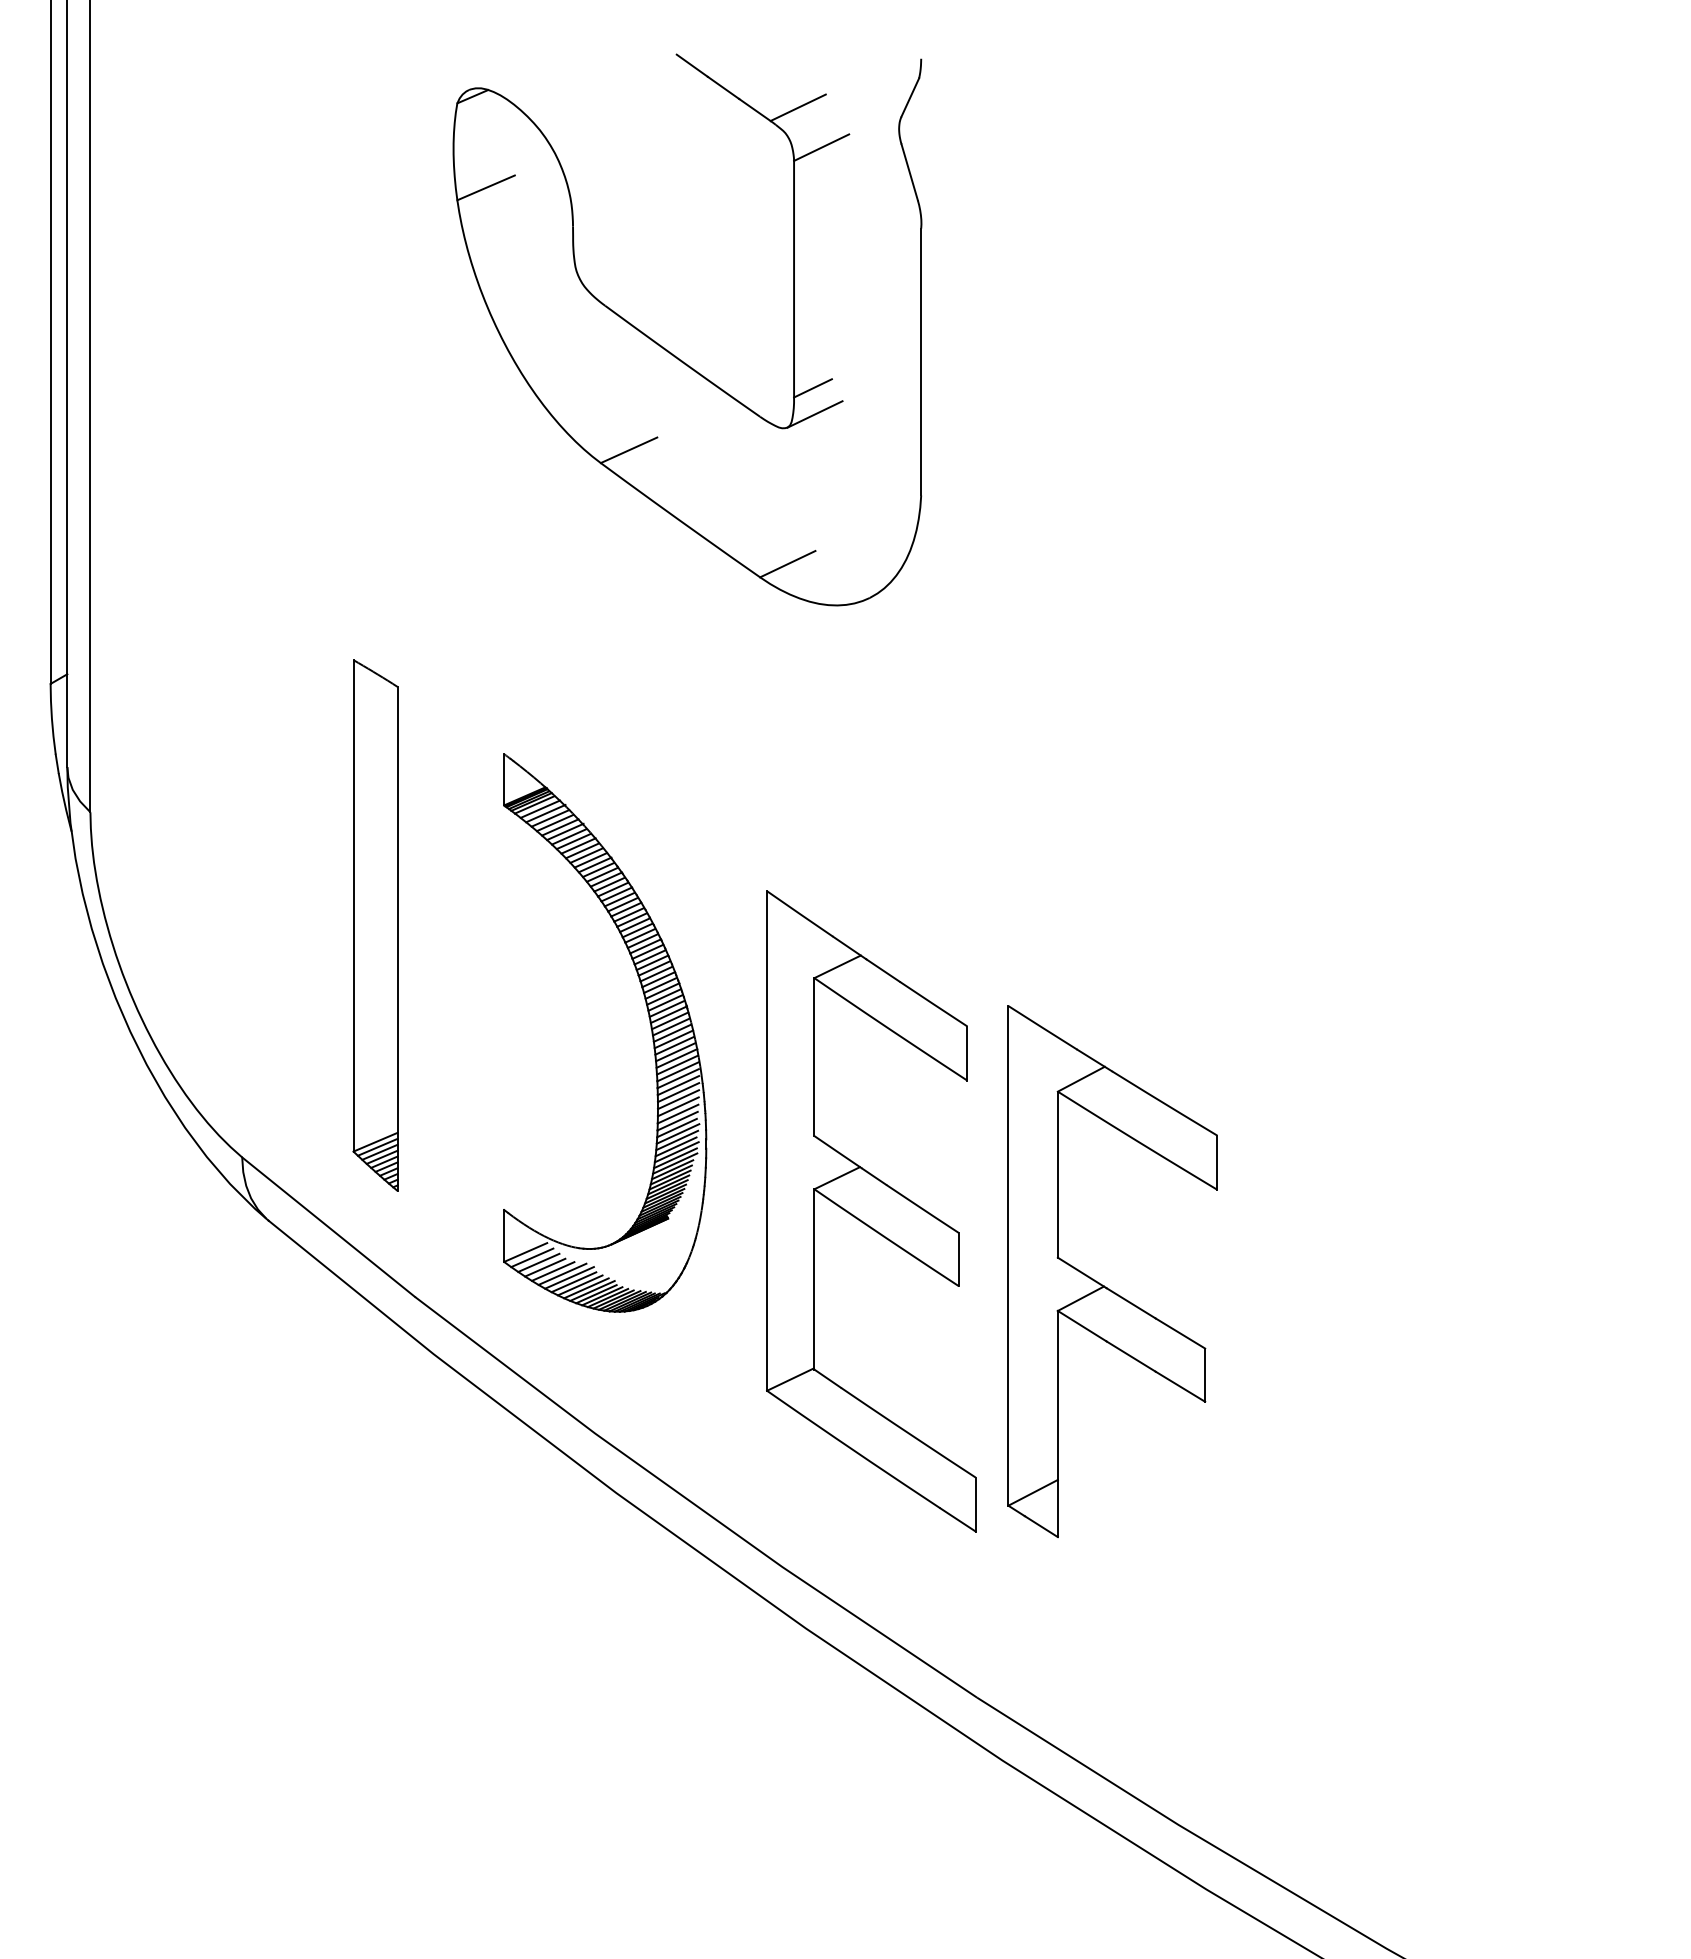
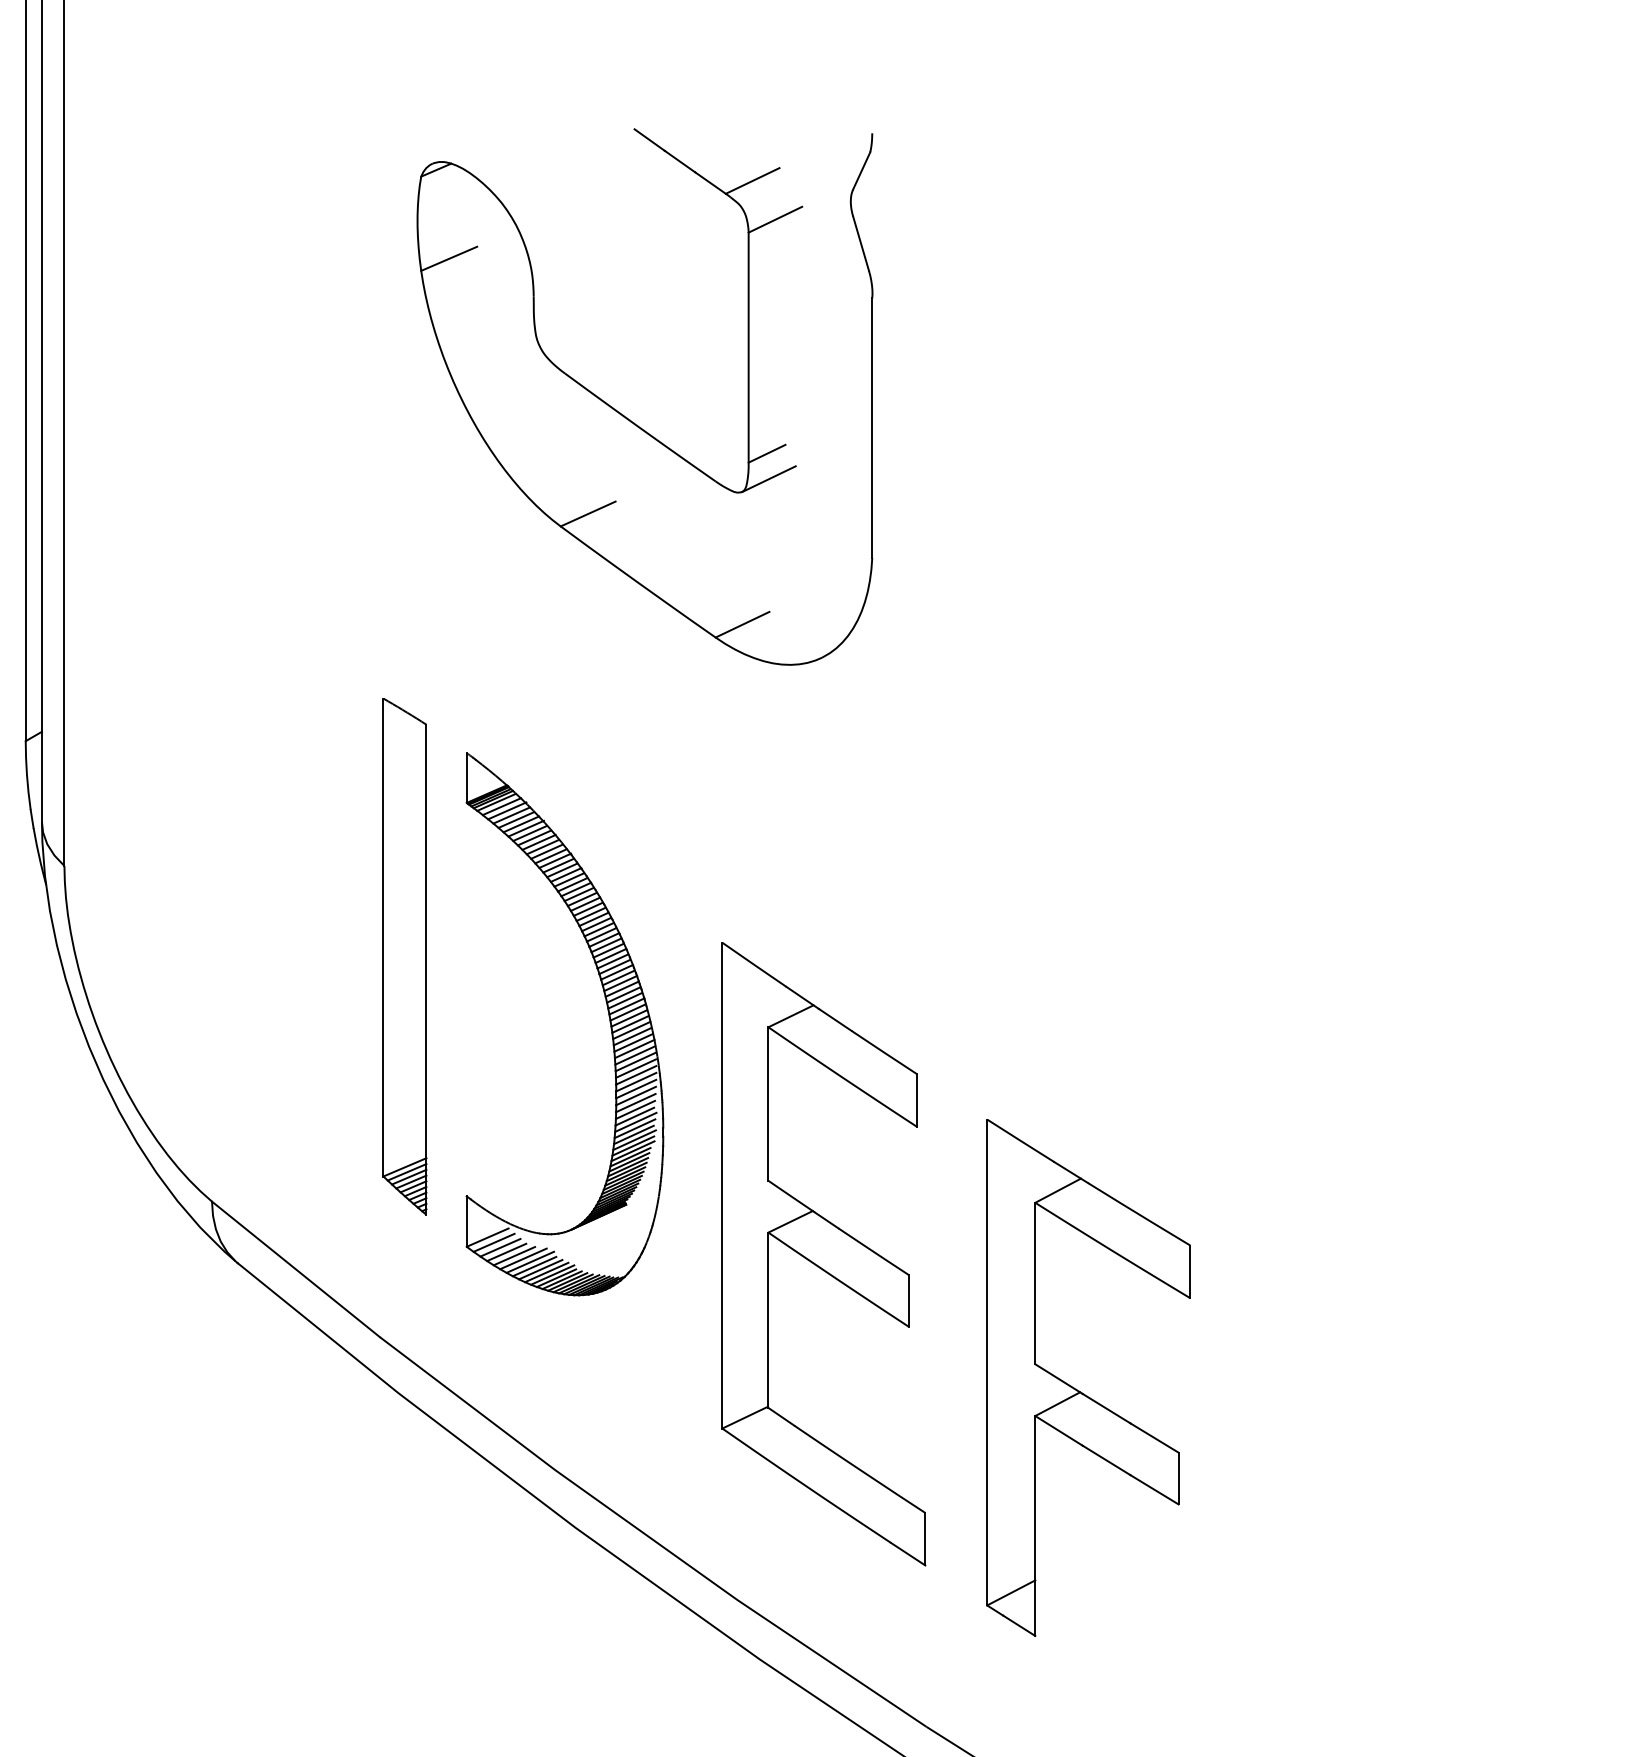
part: (375, 925) -> (404, 956), moved
part: (649, 1022) -> (608, 1014), moved
part: (1104, 1285) -> (1080, 1391), moved

